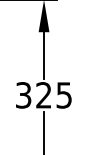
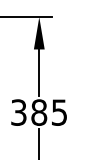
text: (44, 95) -> (39, 112), 325 -> 385

